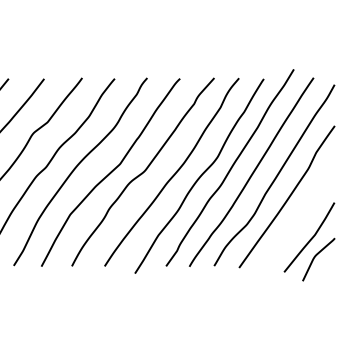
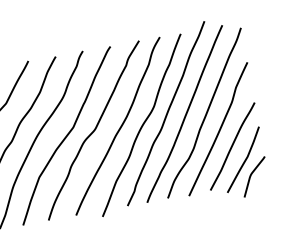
curve: (299, 219) -> (232, 146), added

